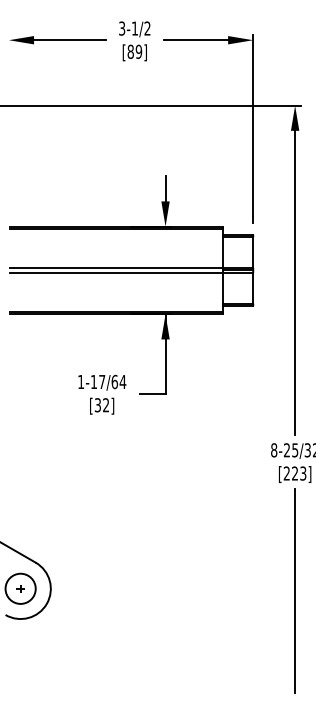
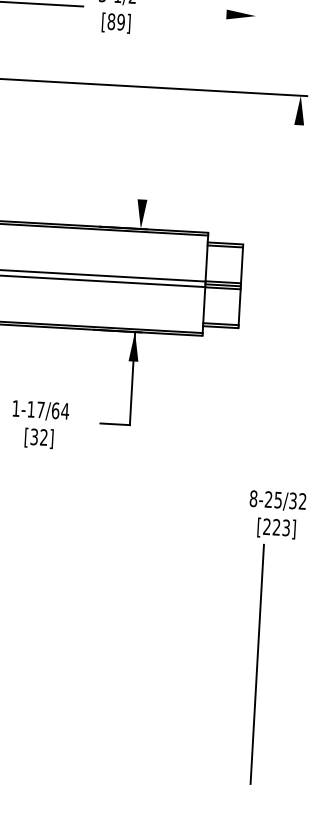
line: (195, 40) -> (188, 12), removed
line: (253, 128) -> (250, 119), removed
line: (165, 188) -> (143, 184), removed
line: (295, 282) -> (289, 303), removed
text: (102, 394) -> (40, 424), moved
line: (294, 590) -> (256, 663), moved

